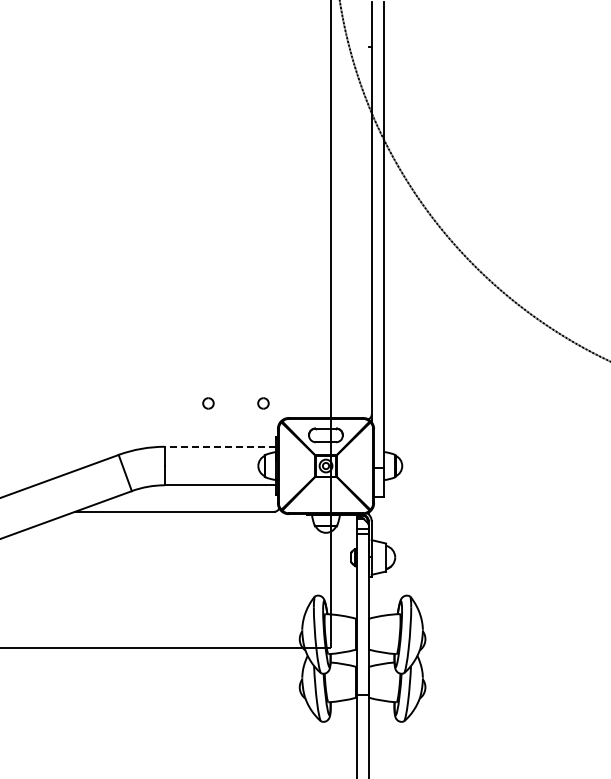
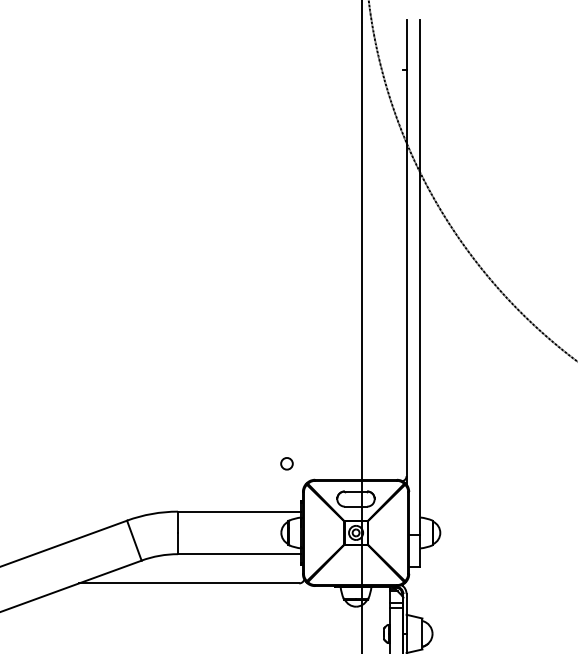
part: (208, 403) -> (226, 463), removed
line: (220, 446) -> (239, 511), dashed -> solid

